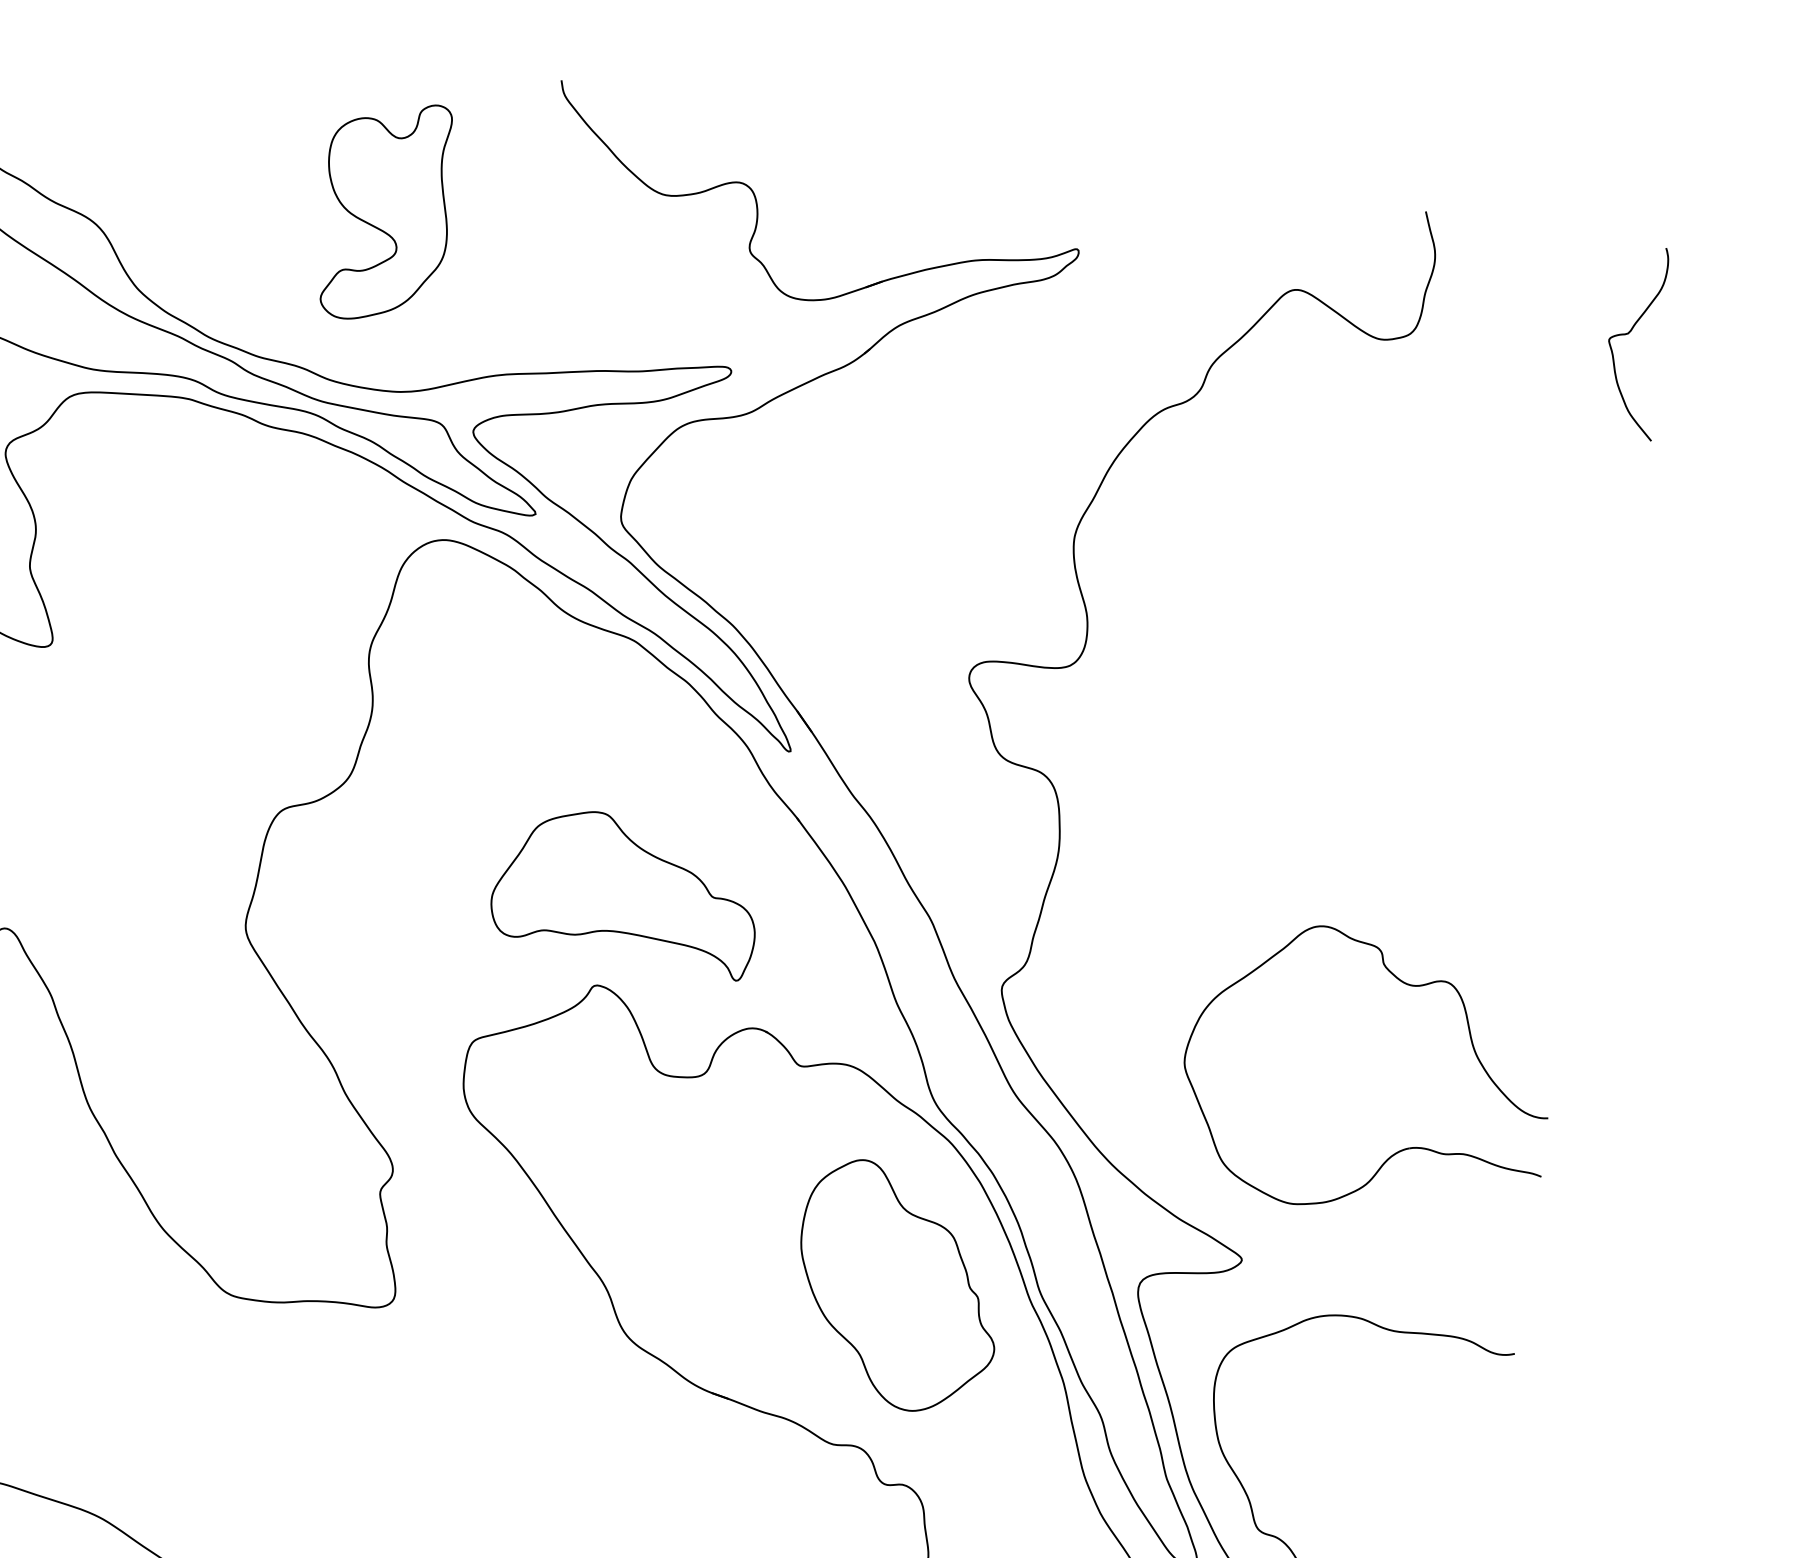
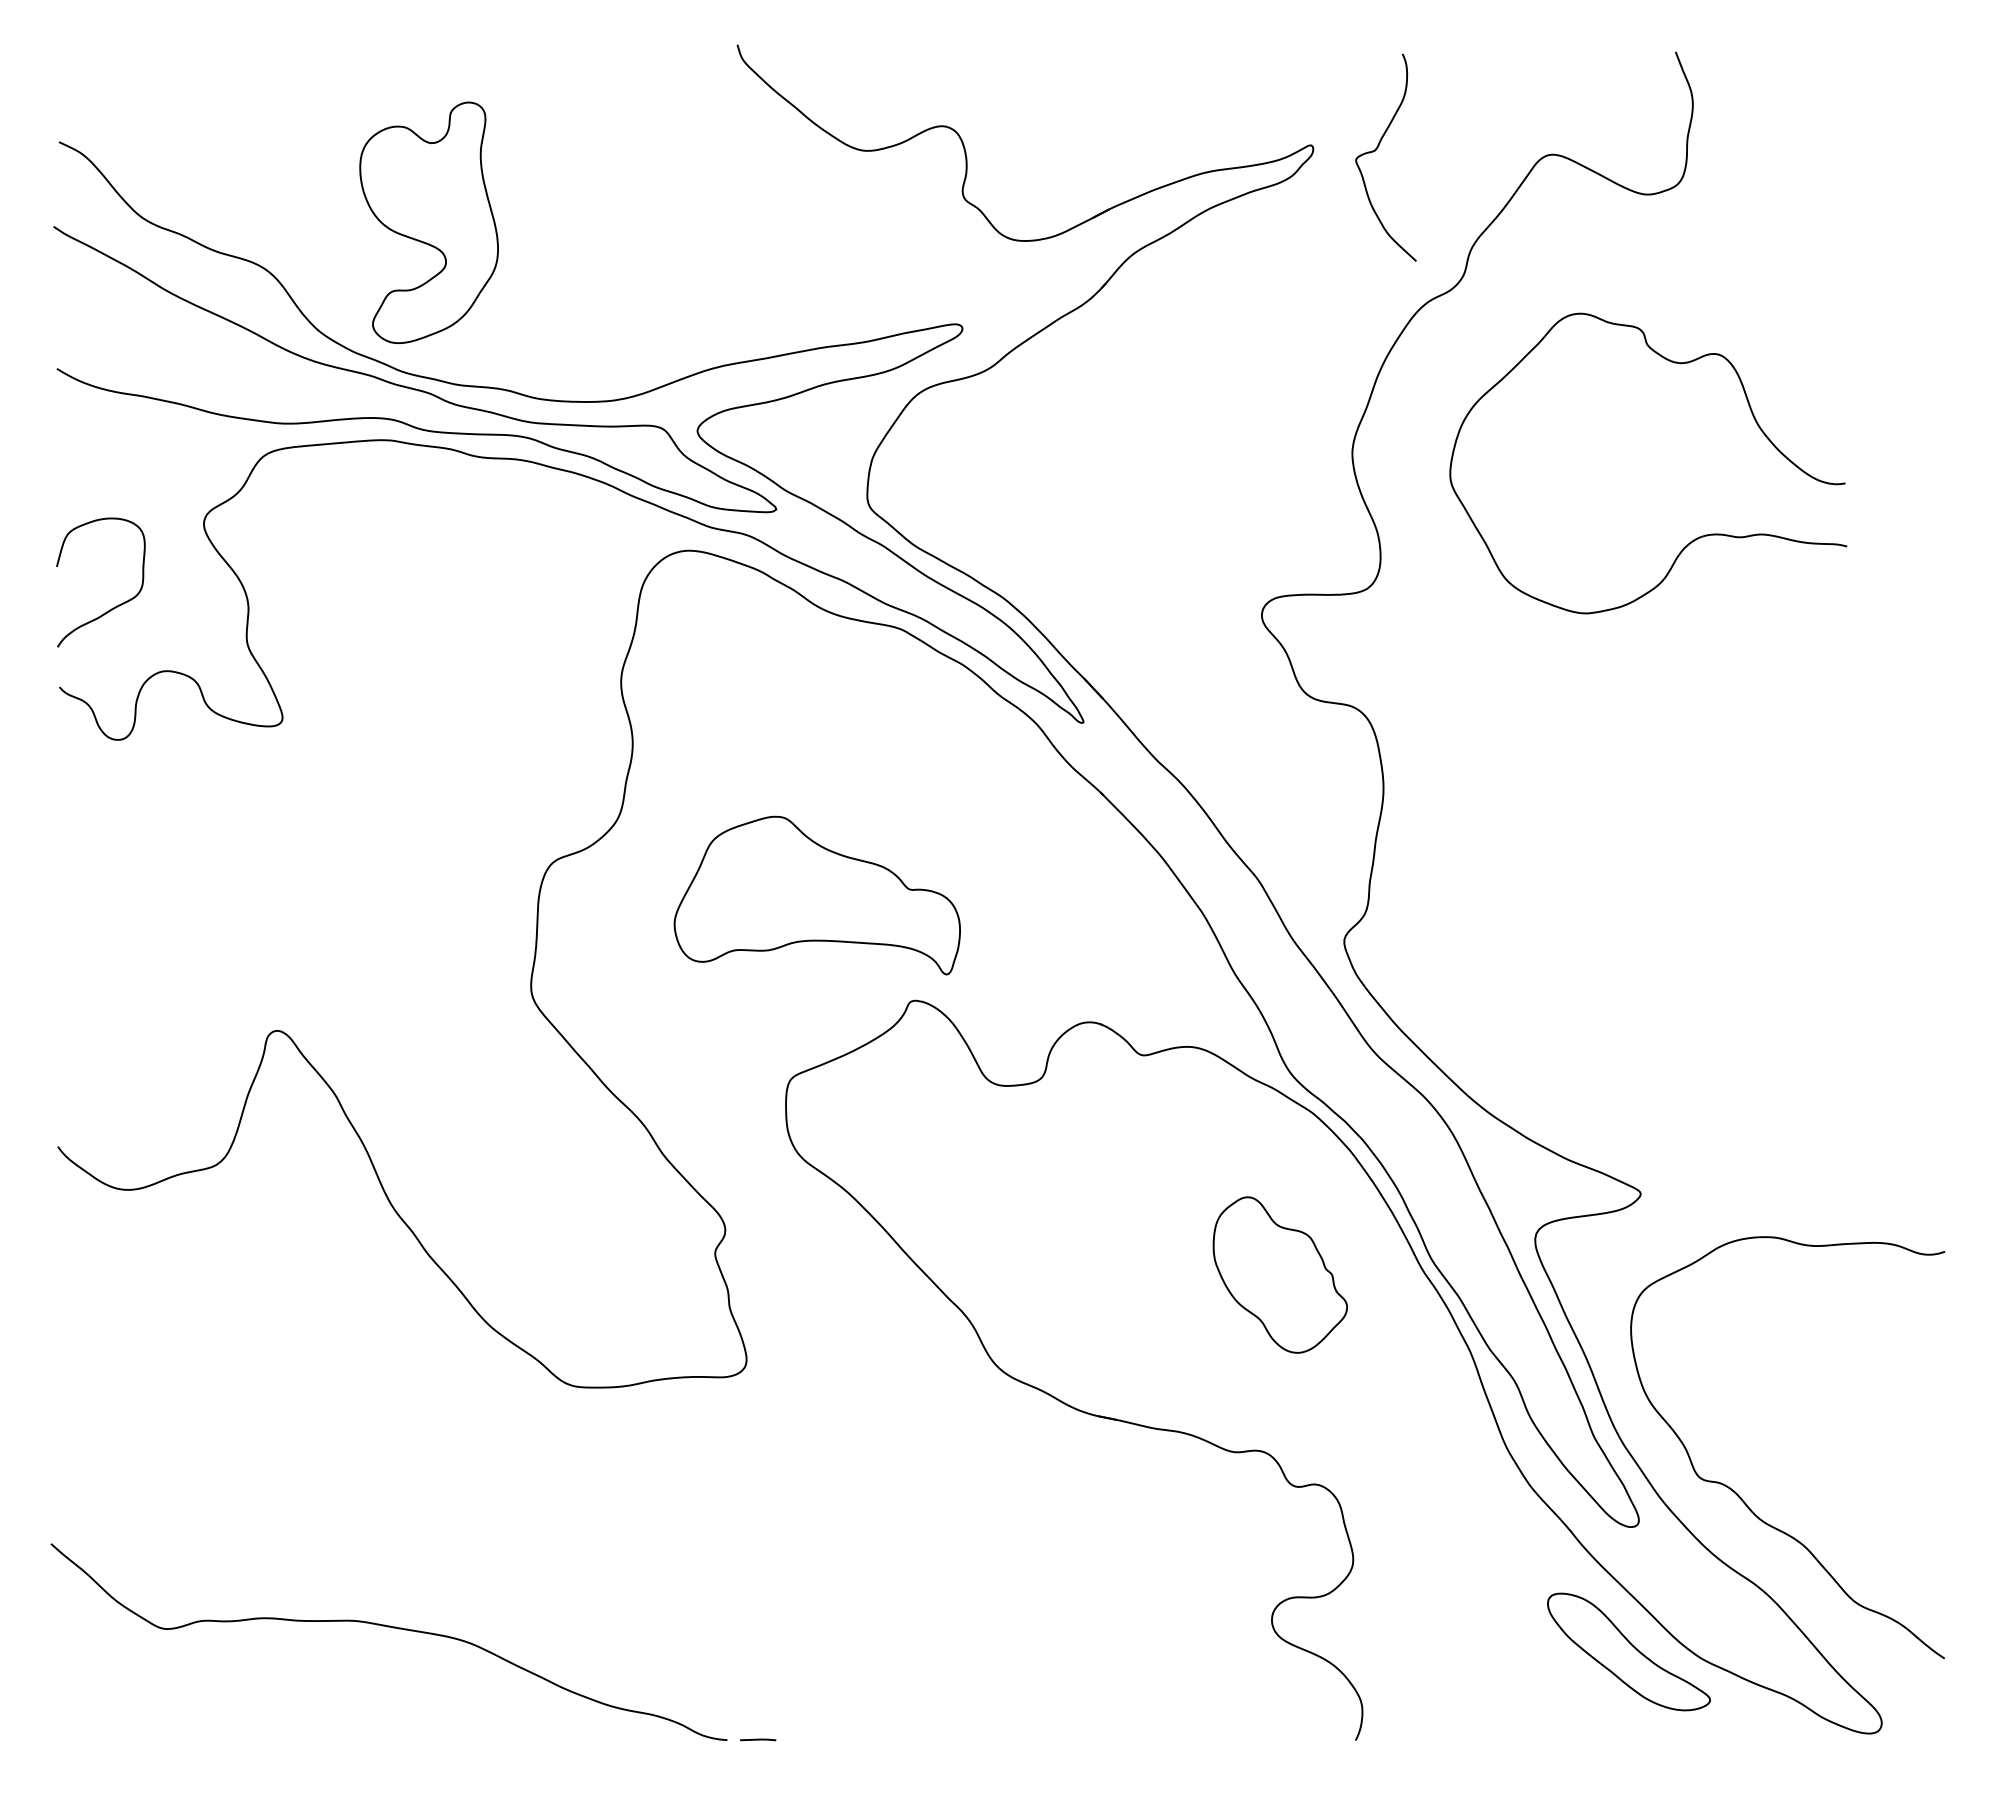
part: (385, 210) -> (428, 222), moved
curve: (1630, 332) -> (1377, 149), moved
part: (626, 890) -> (816, 895), moved
part: (1400, 1149) -> (1693, 539), moved
part: (898, 1286) -> (1280, 1274), size x0.6

